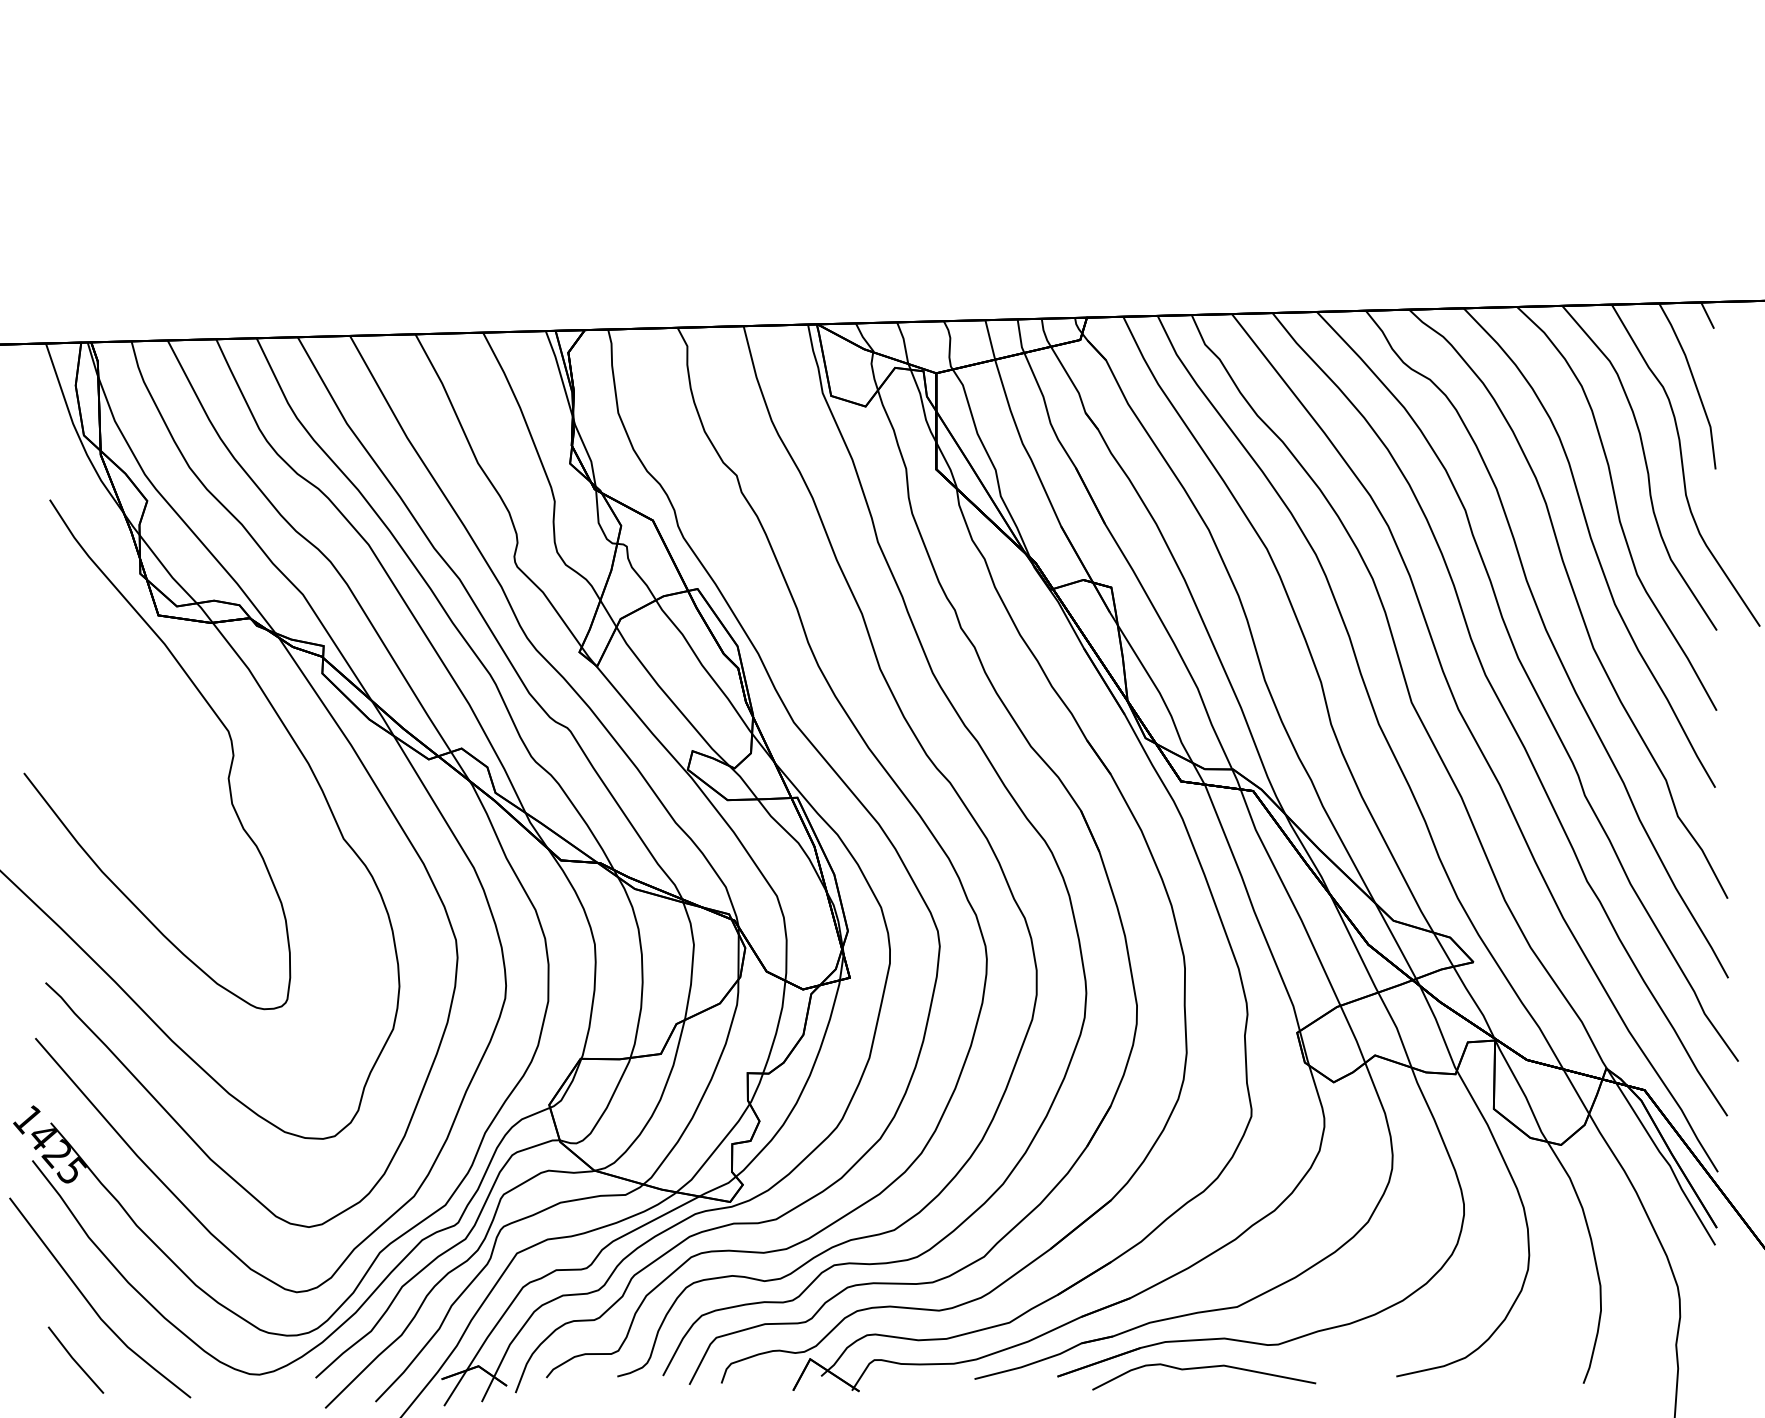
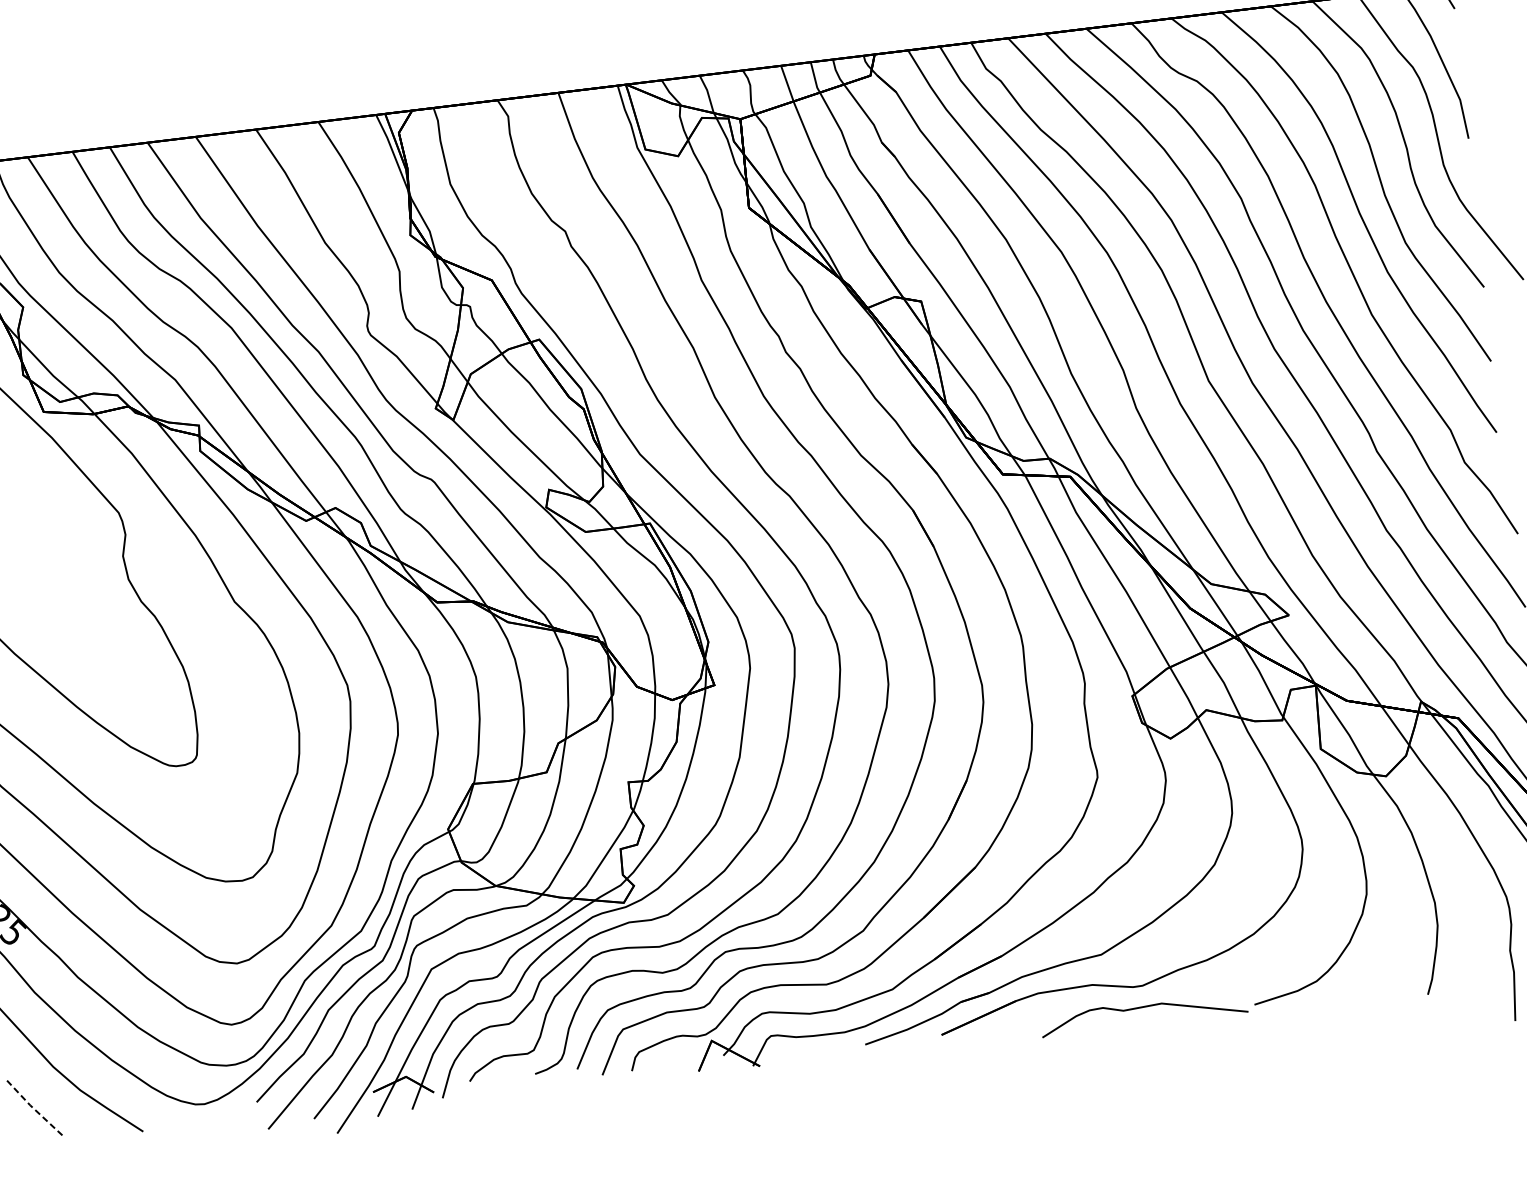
line: (74, 1360) -> (32, 1107), solid -> dashed
curve: (1204, 1368) -> (1144, 1007), moved

